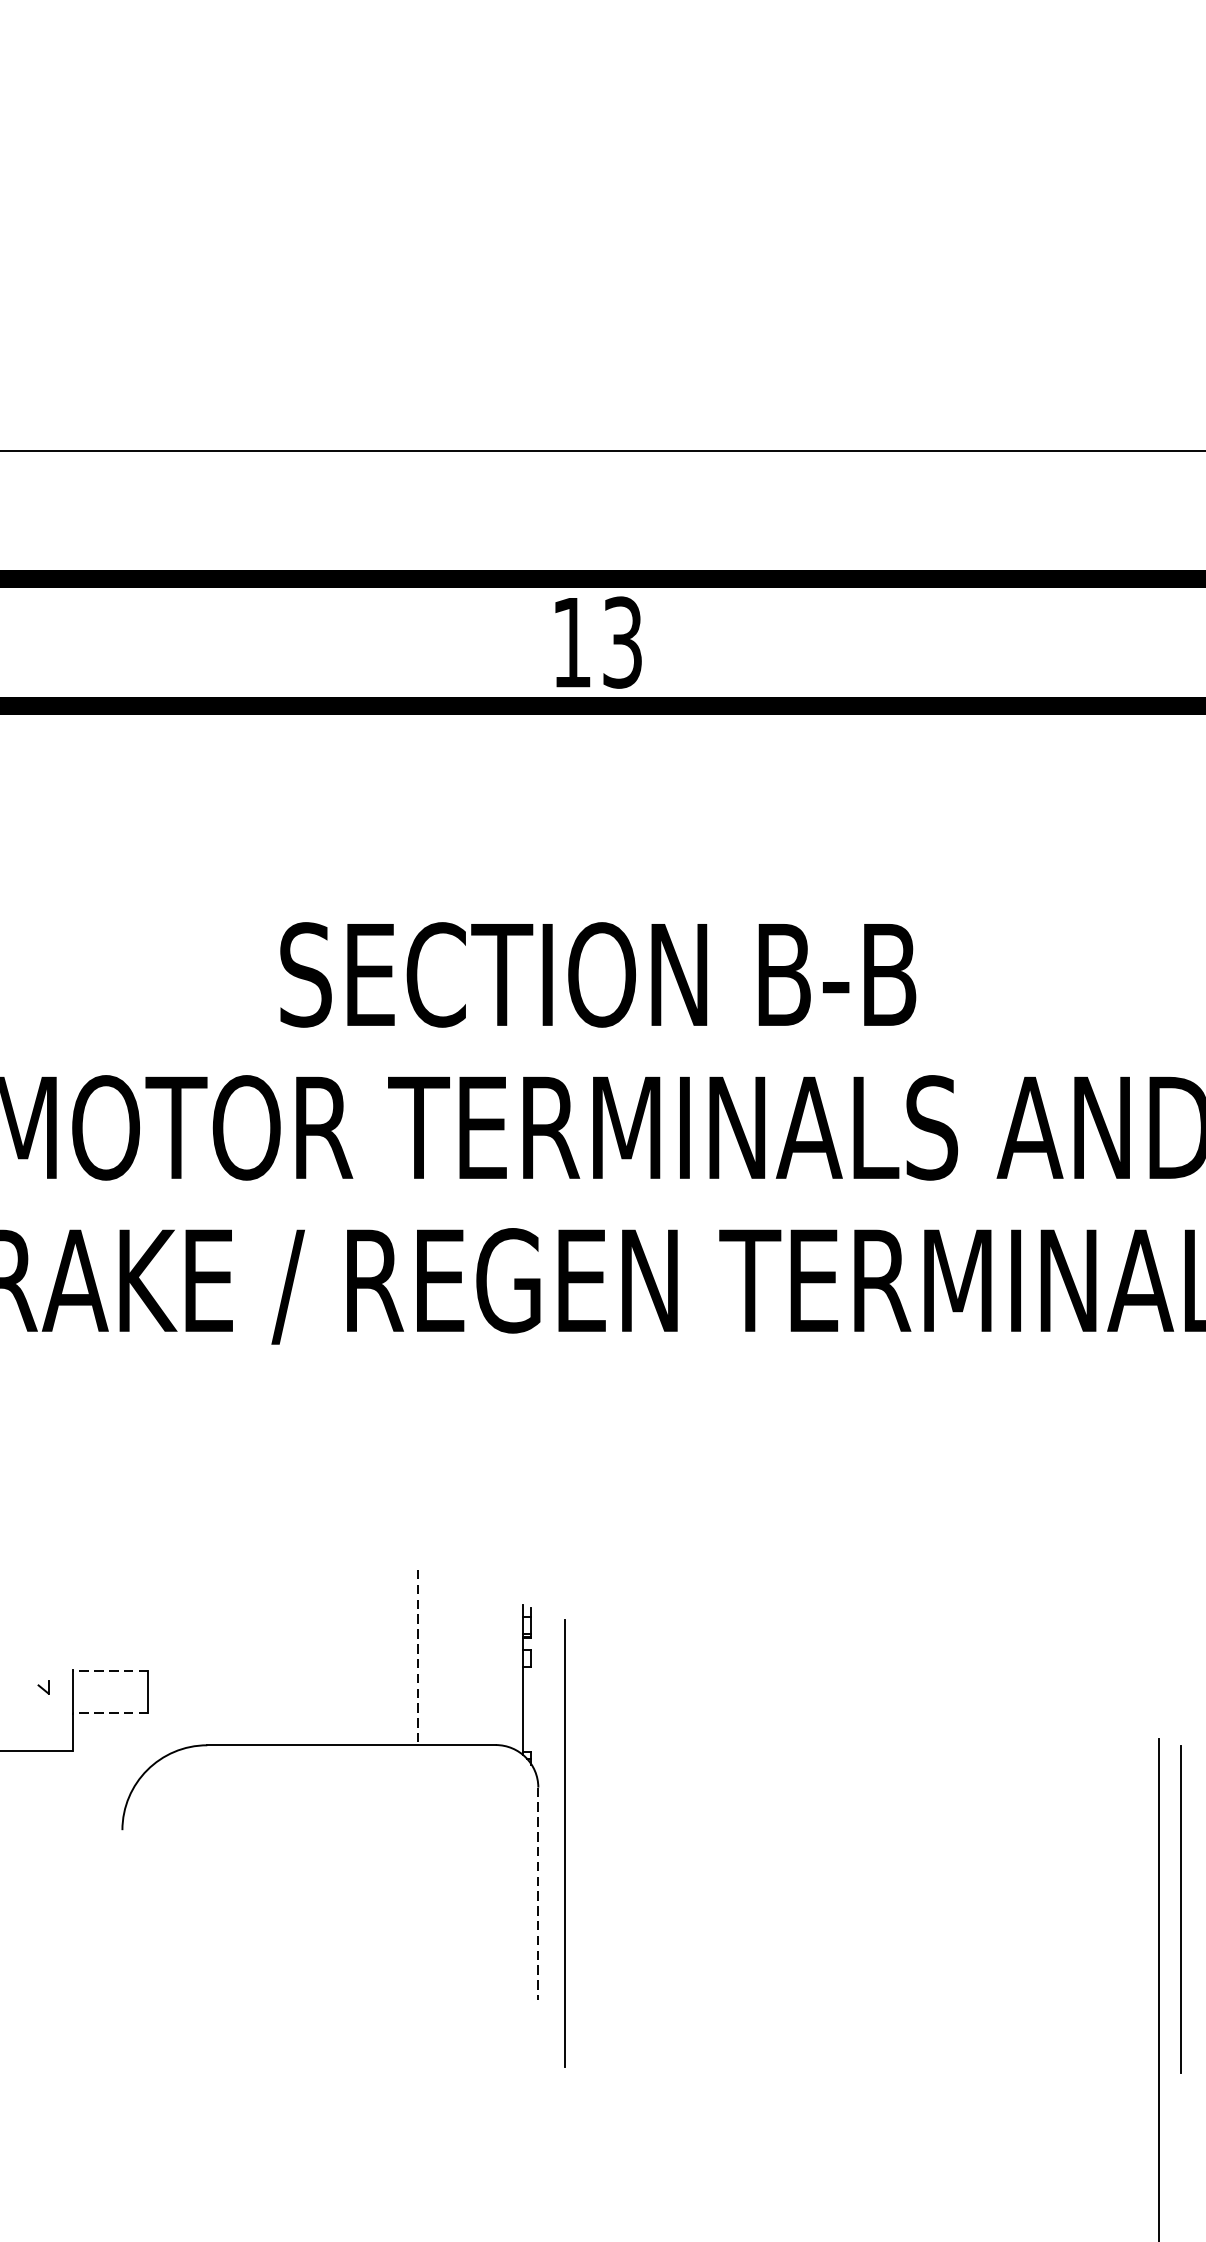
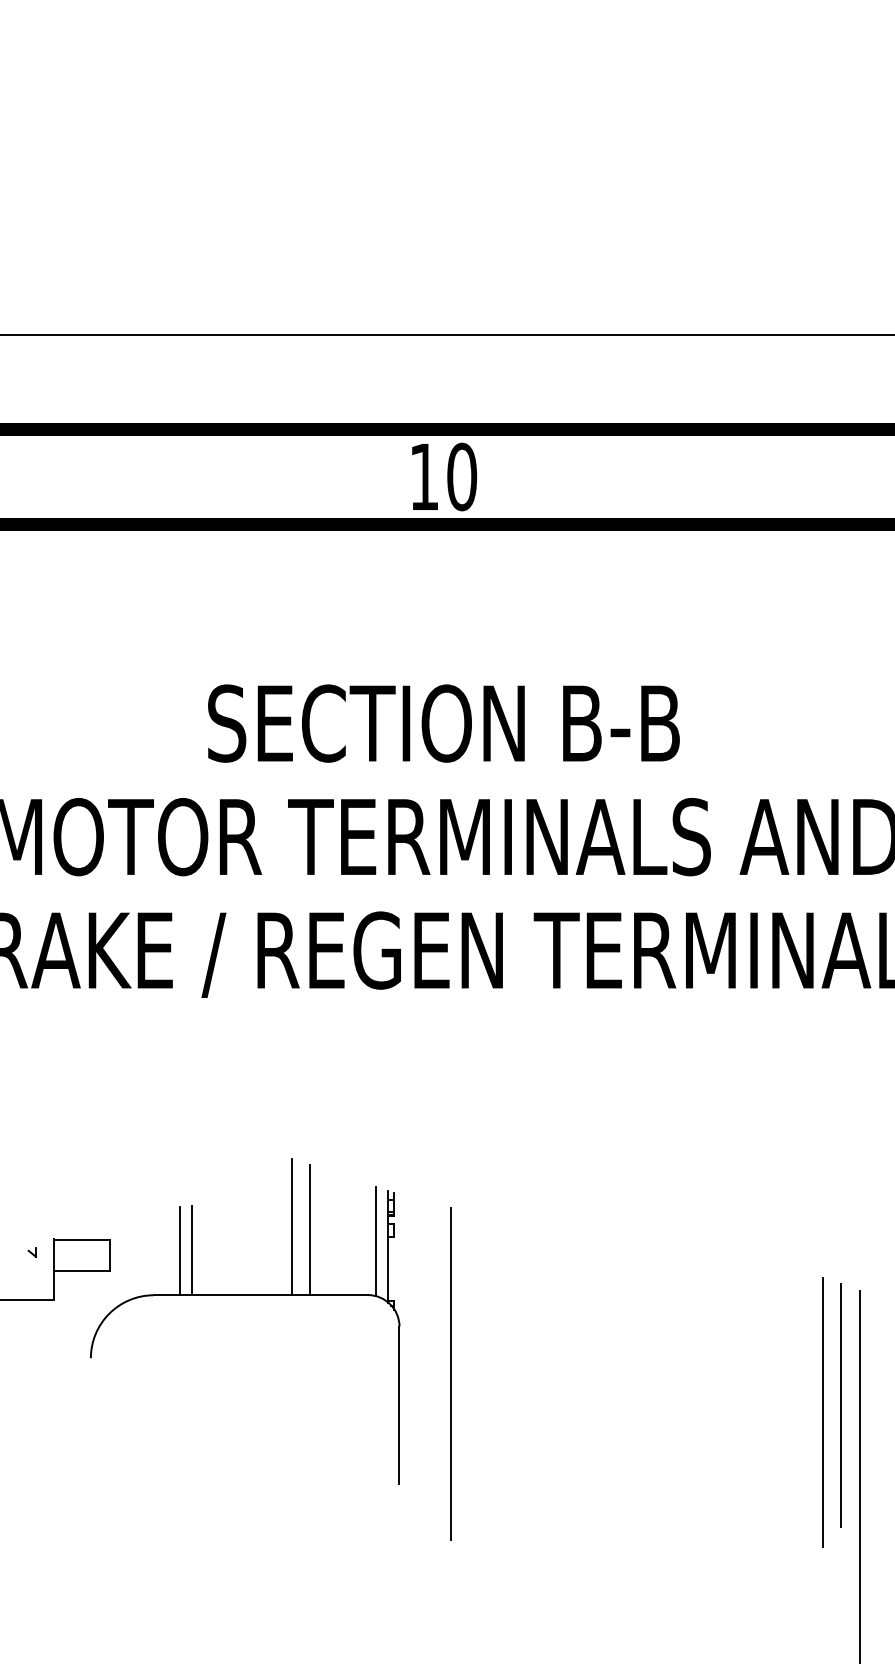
text: (623, 641) -> (462, 476), 13 -> 10
line: (392, 1653) -> (291, 1227), added
line: (418, 1658) -> (310, 1230), dashed -> solid
line: (111, 1670) -> (82, 1239), dashed -> solid
line: (505, 1672) -> (375, 1241), added
line: (258, 1684) -> (191, 1250), added
line: (243, 1686) -> (180, 1251), added
line: (111, 1713) -> (82, 1271), dashed -> solid
line: (563, 1842) -> (450, 1373), moved
line: (538, 1893) -> (399, 1405), dashed -> solid
line: (1108, 1903) -> (822, 1412), added
line: (1179, 1908) -> (840, 1405), moved

